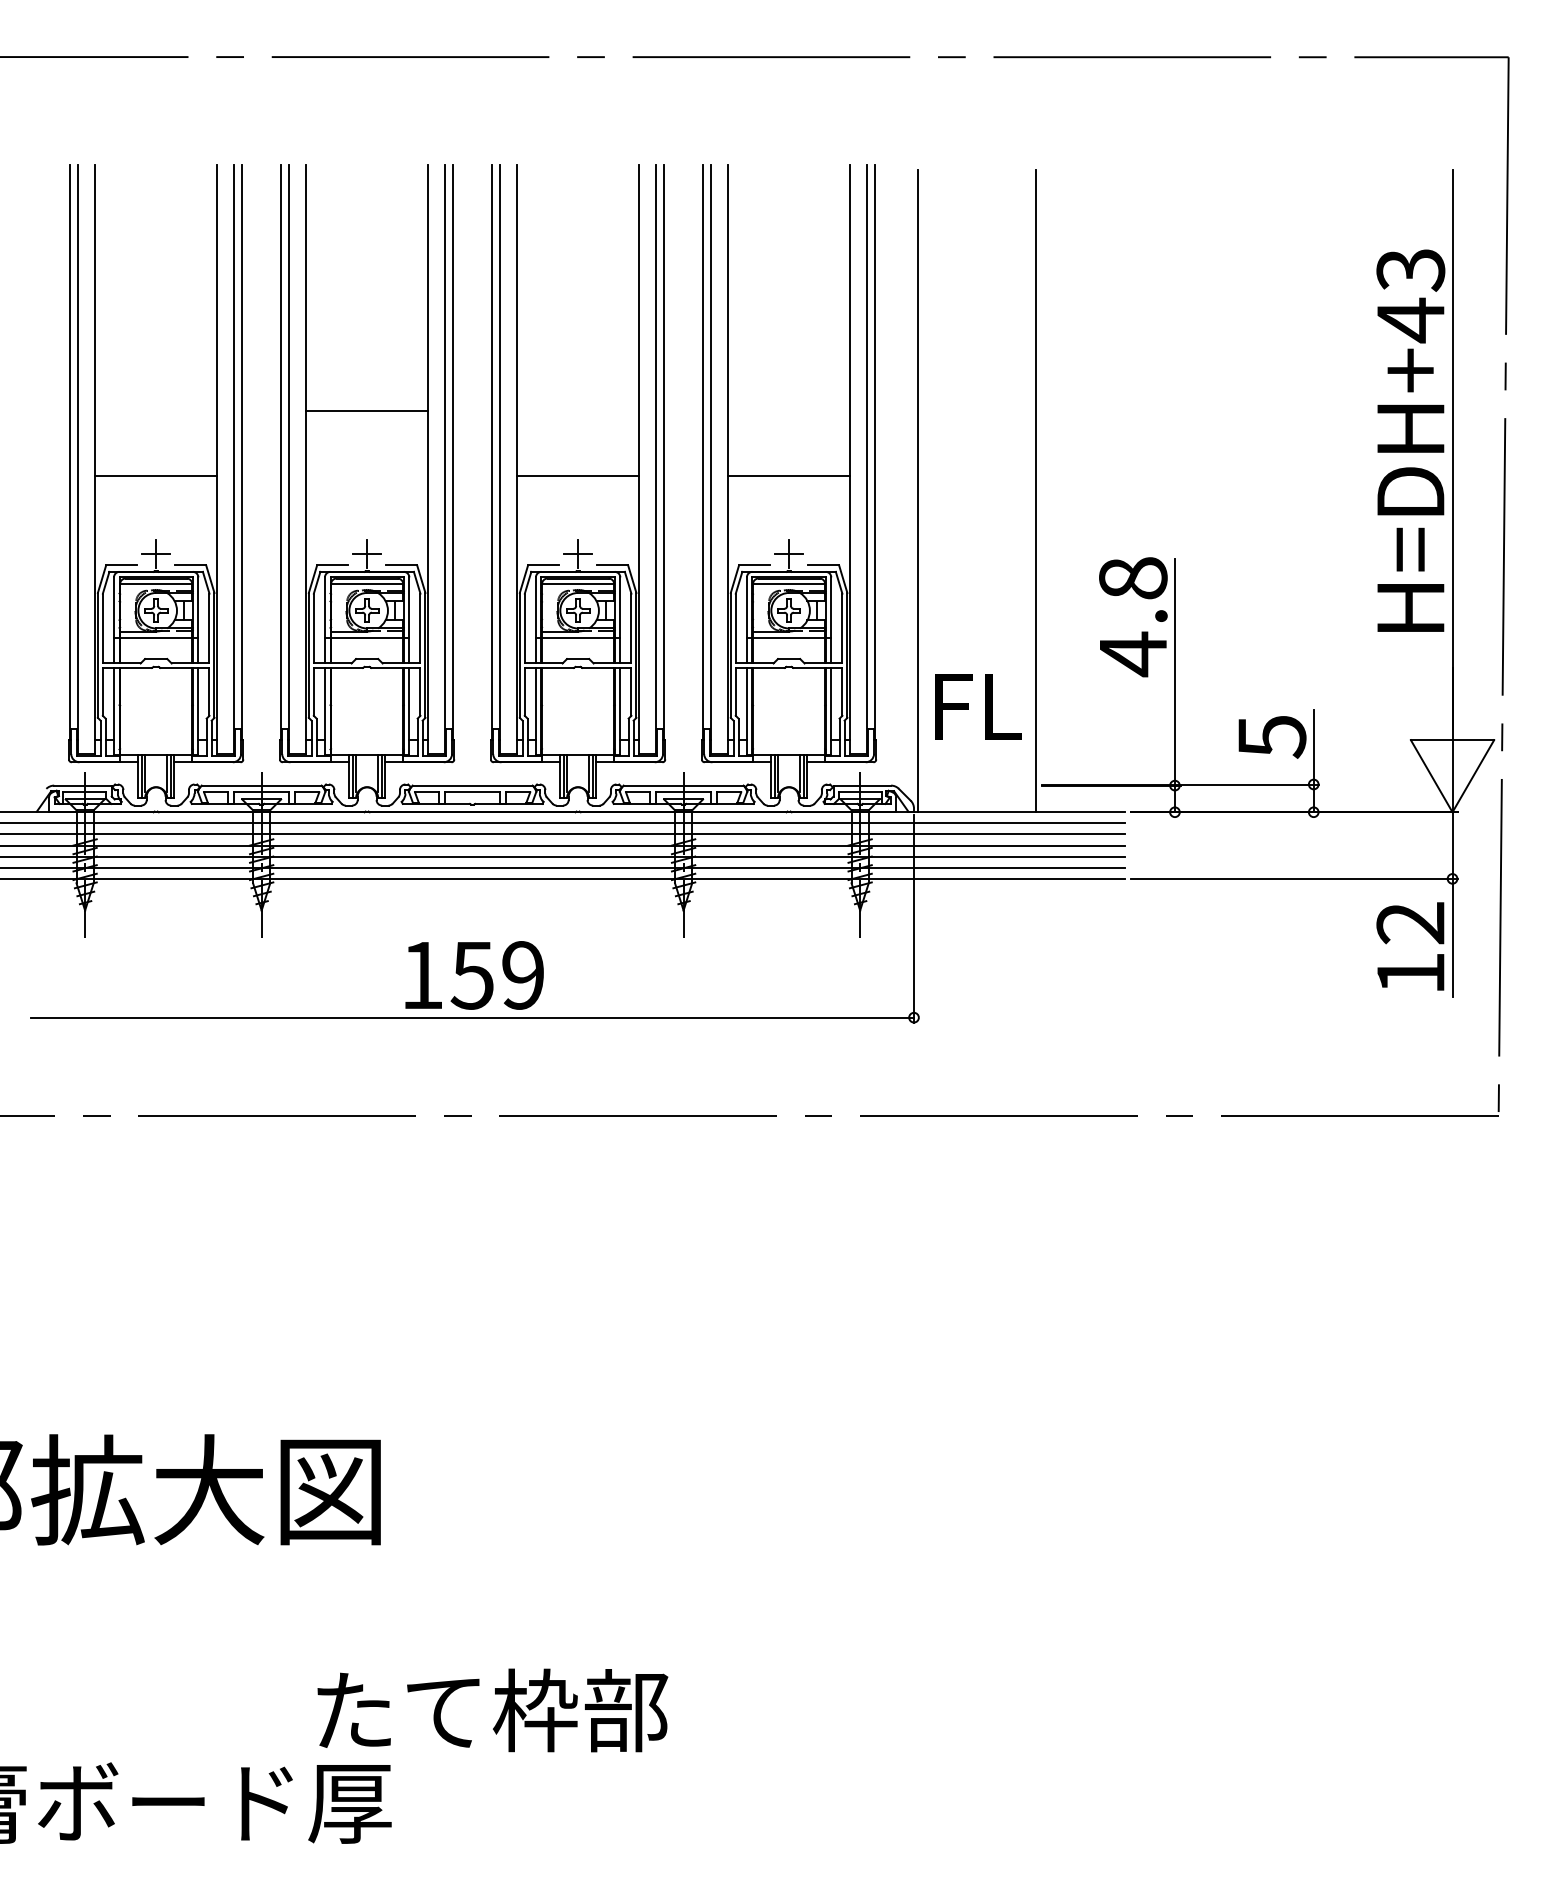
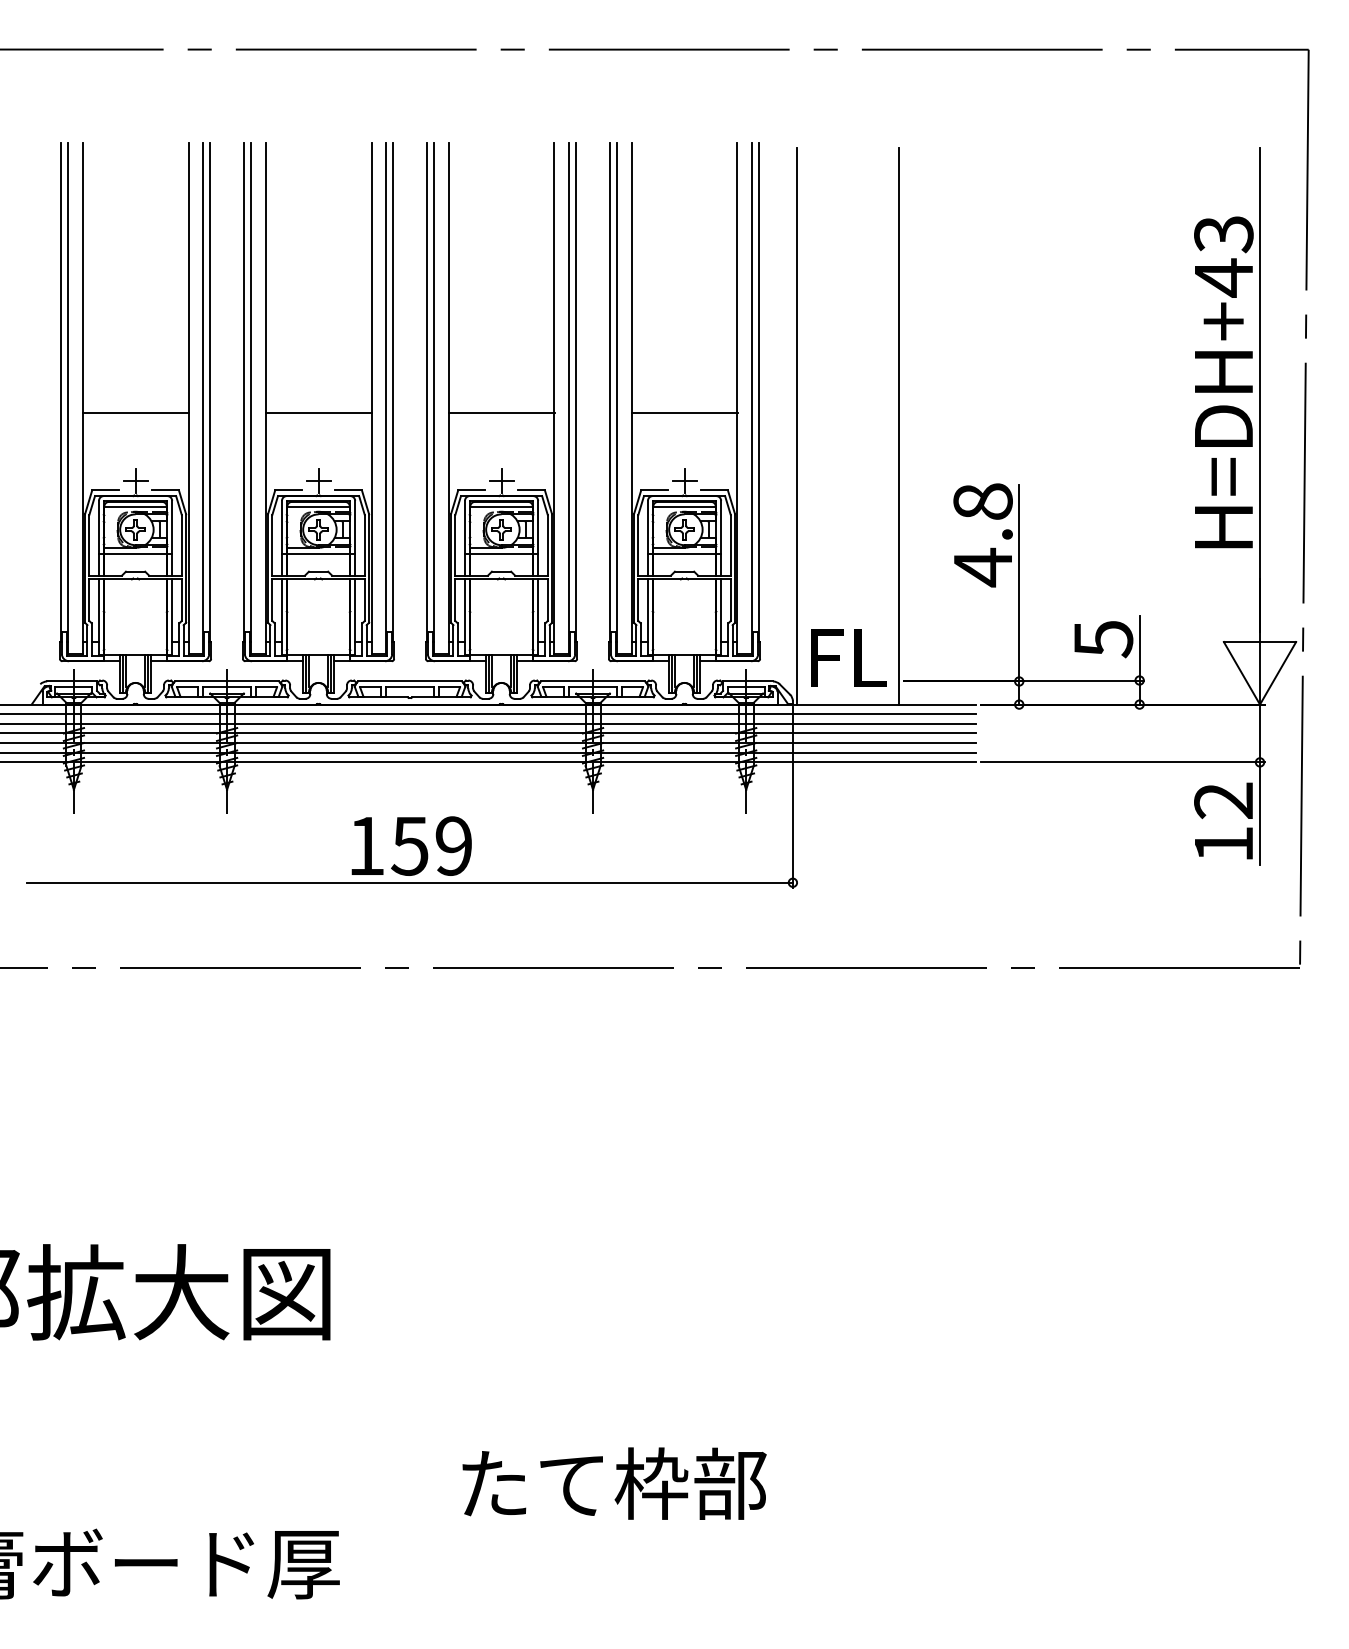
line: (367, 410) -> (318, 412), moved
text: (978, 706) -> (848, 657), moved
text: (492, 1710) -> (614, 1483), moved

